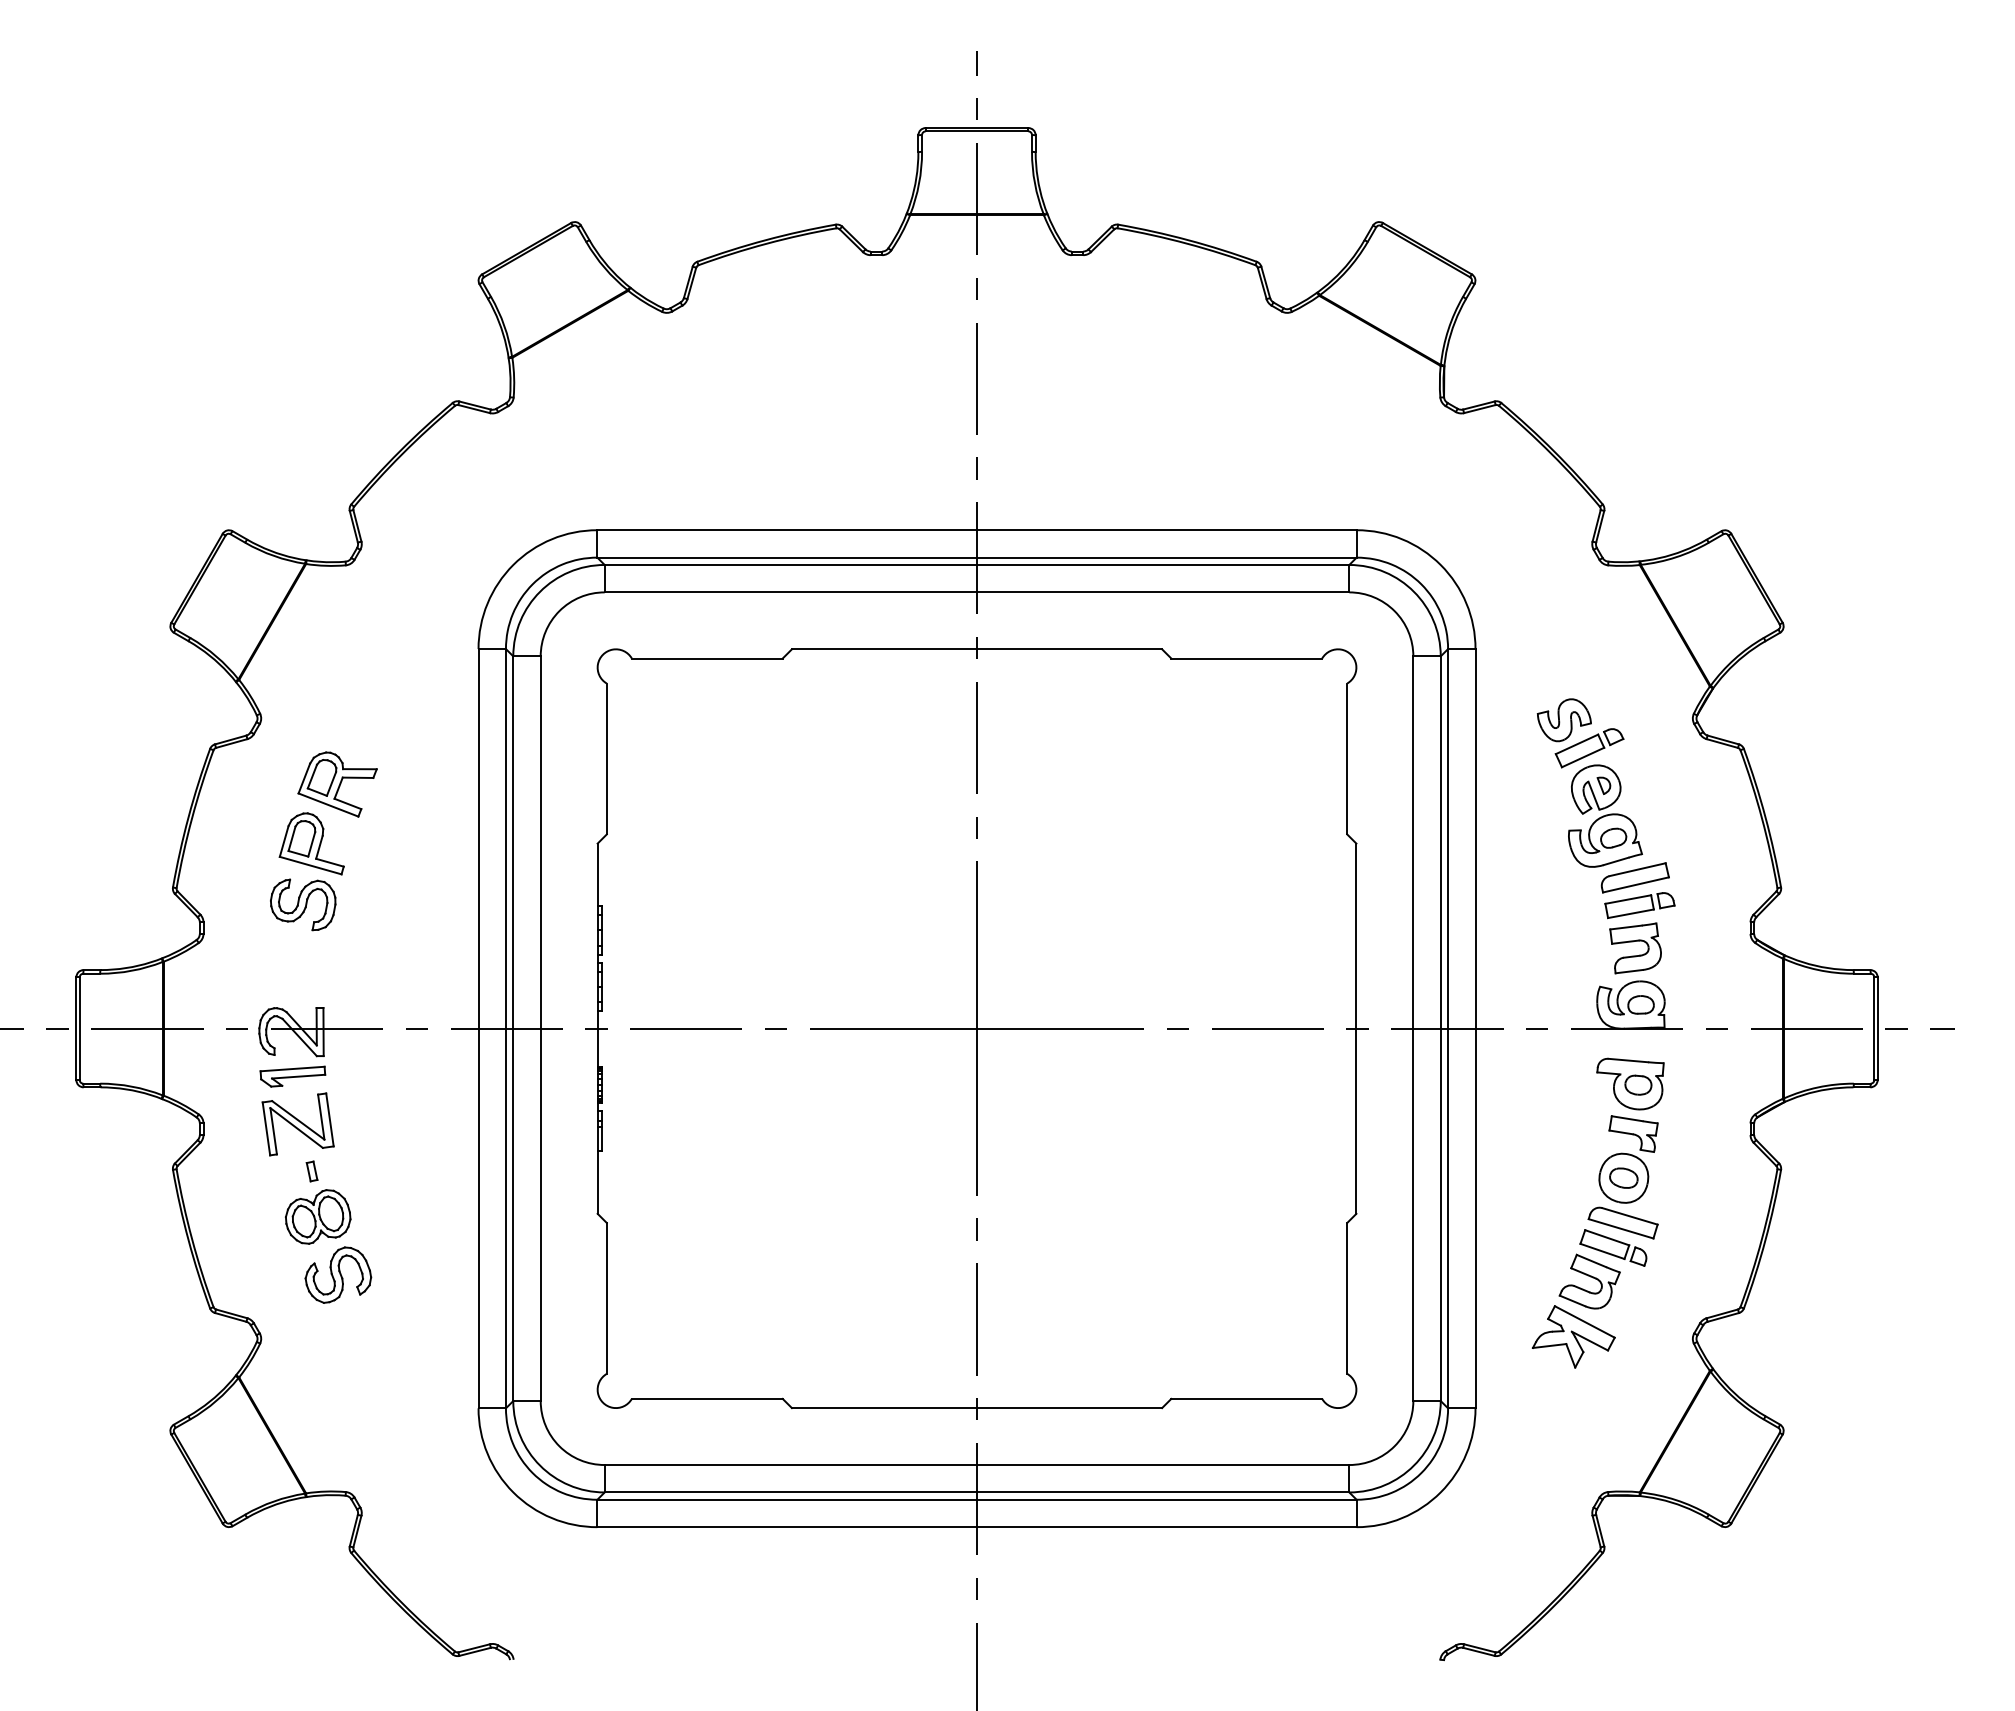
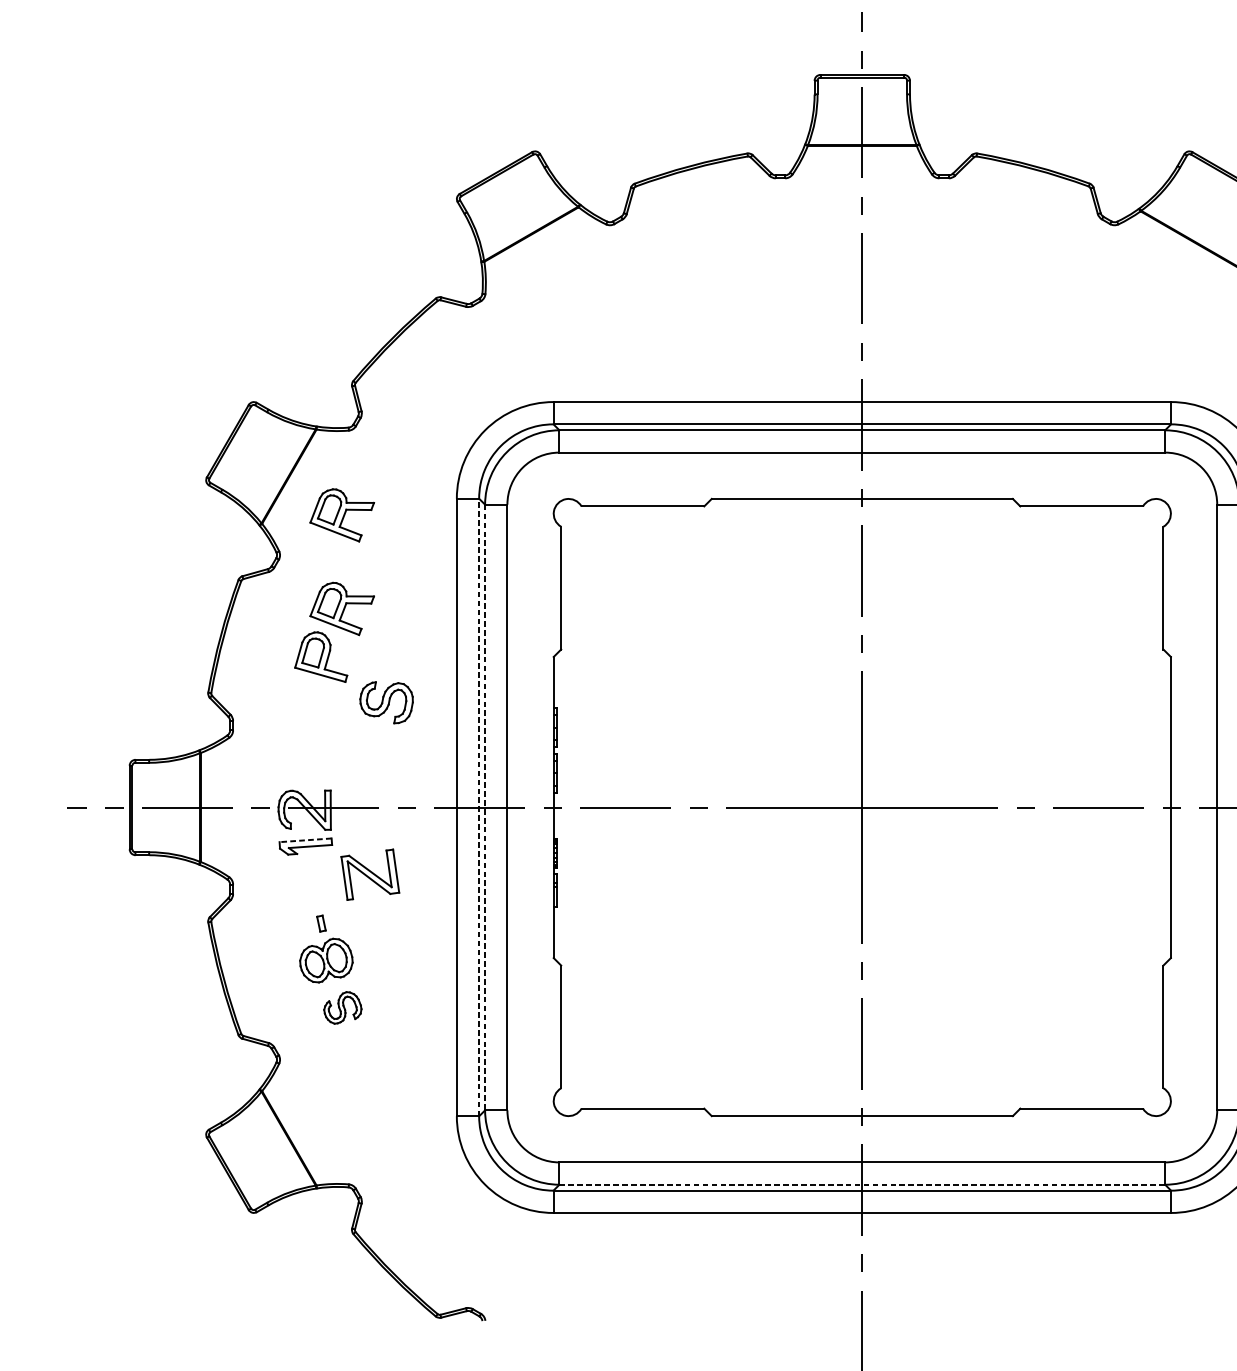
part: (337, 669) -> (342, 515), added
part: (303, 904) -> (386, 702), moved
line: (505, 1028) -> (478, 807), solid -> dashed
line: (513, 1029) -> (485, 808), solid -> dashed
line: (292, 1069) -> (305, 840), solid -> dashed
part: (297, 1124) -> (369, 874), moved
part: (338, 1274) -> (342, 1007), size x0.7
line: (977, 1492) -> (862, 1184), solid -> dashed

